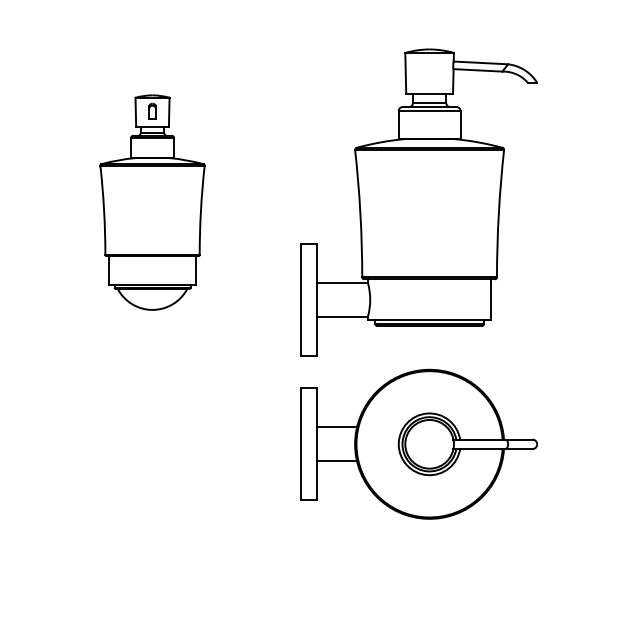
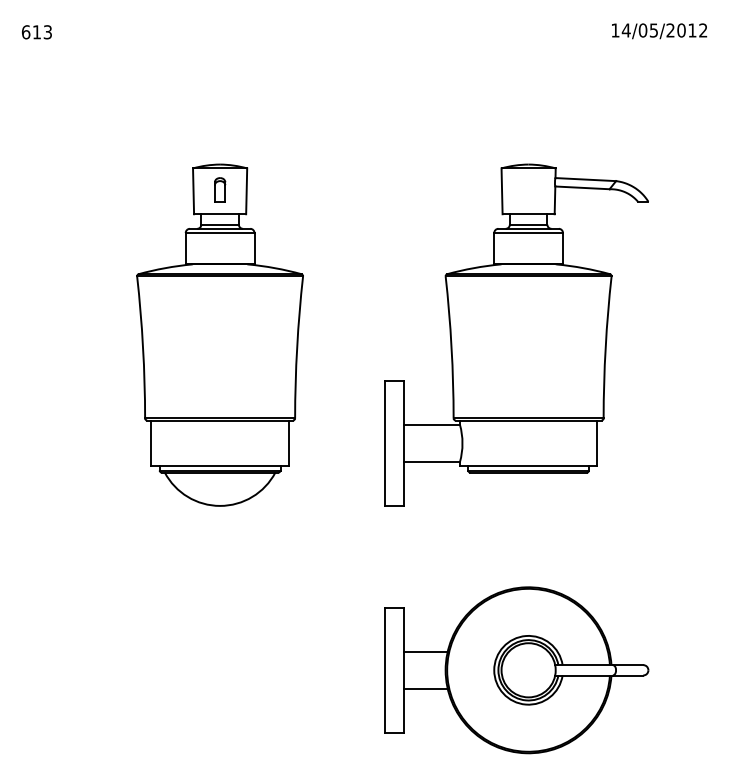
part: (152, 202) -> (219, 334), size x1.43
part: (418, 444) -> (516, 670), moved

